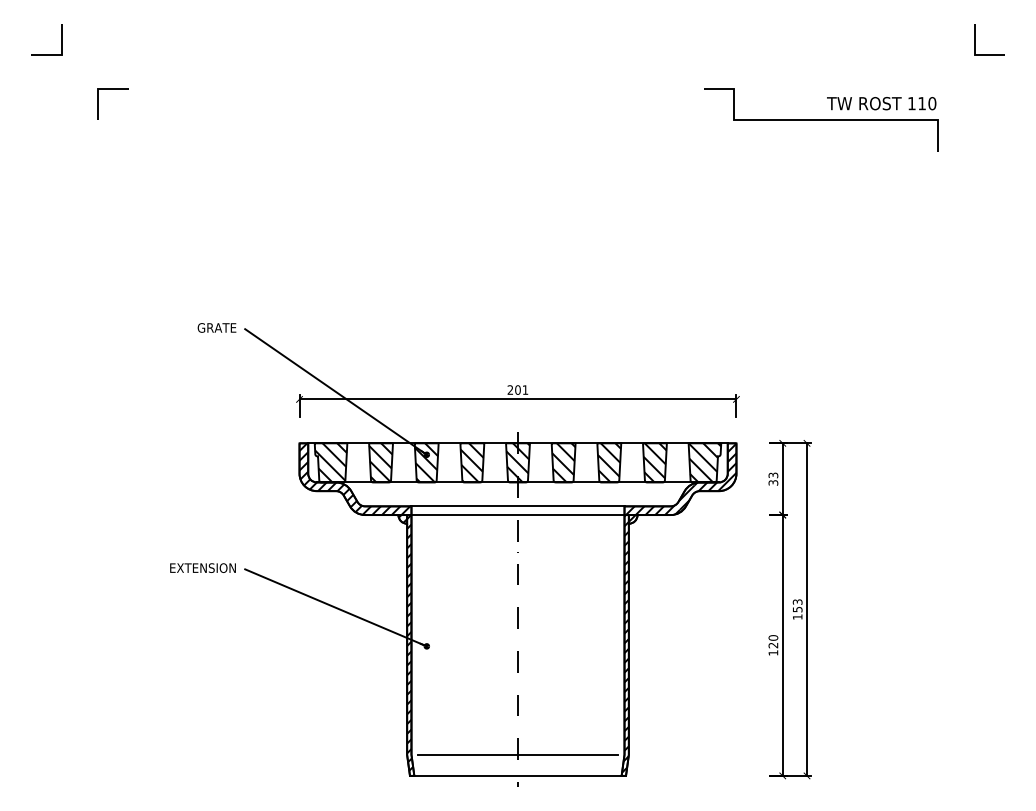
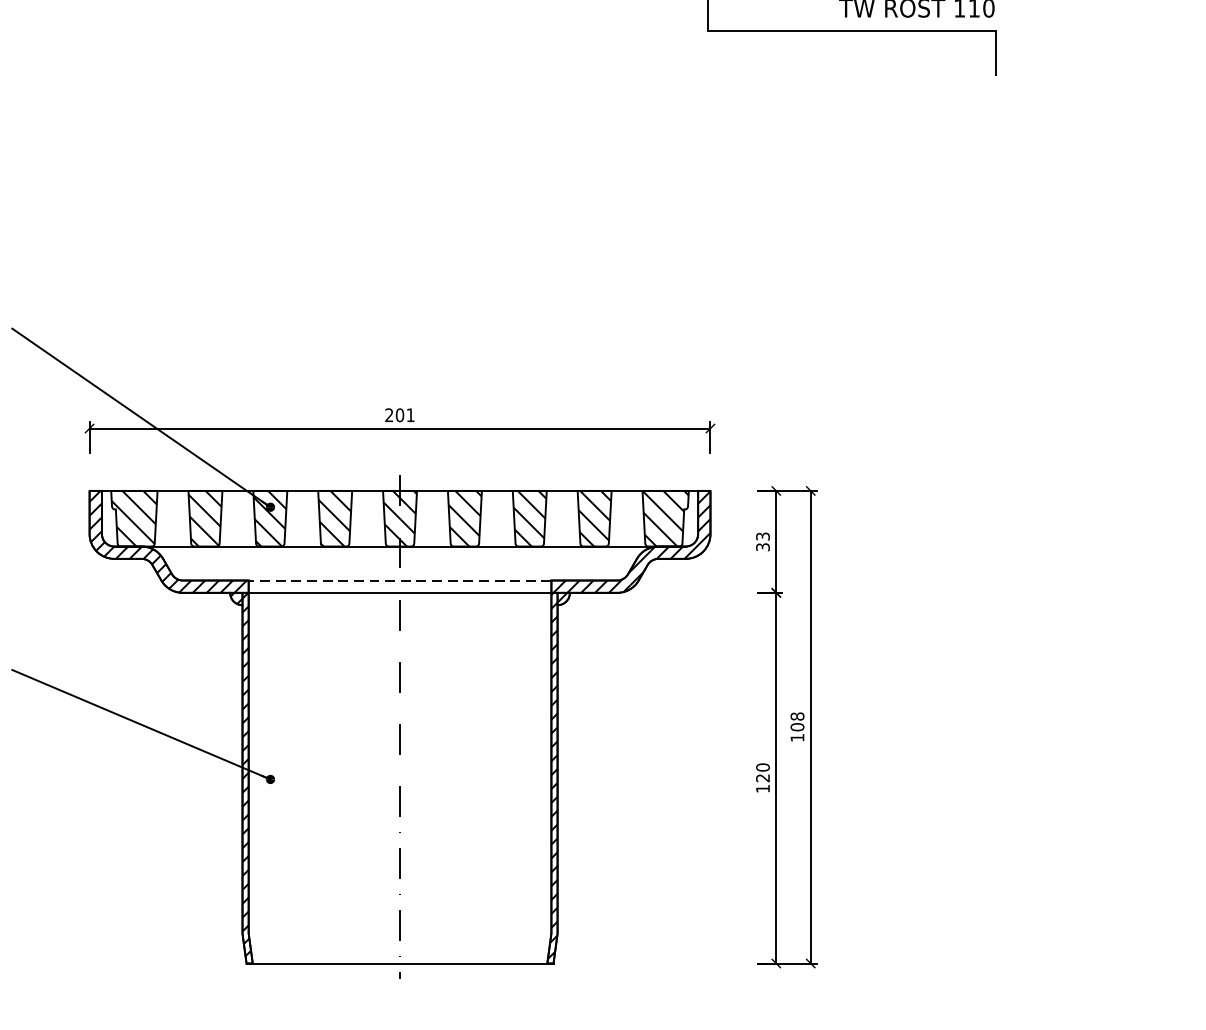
line: (518, 506) -> (400, 580), solid -> dashed
text: (797, 605) -> (797, 721), 153 -> 108
line: (517, 754) -> (399, 933), removed

